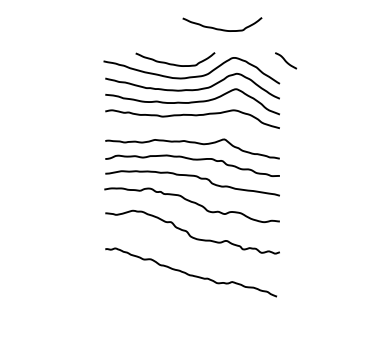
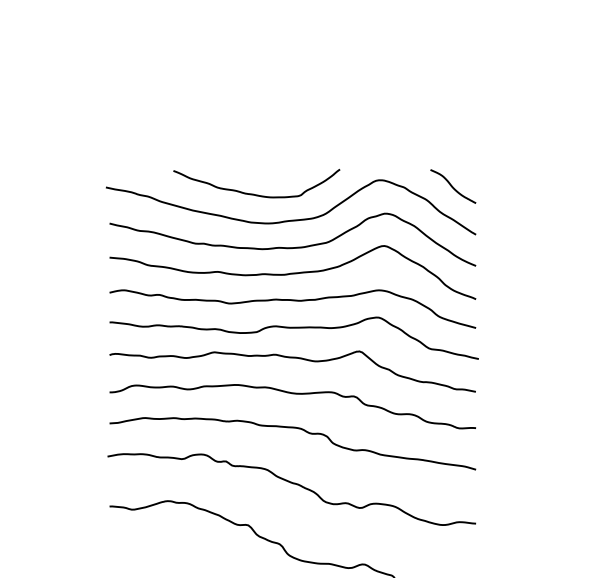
curve: (220, 28) -> (351, 118), removed
curve: (286, 60) -> (454, 185), moved
curve: (192, 129) -> (292, 330), added

